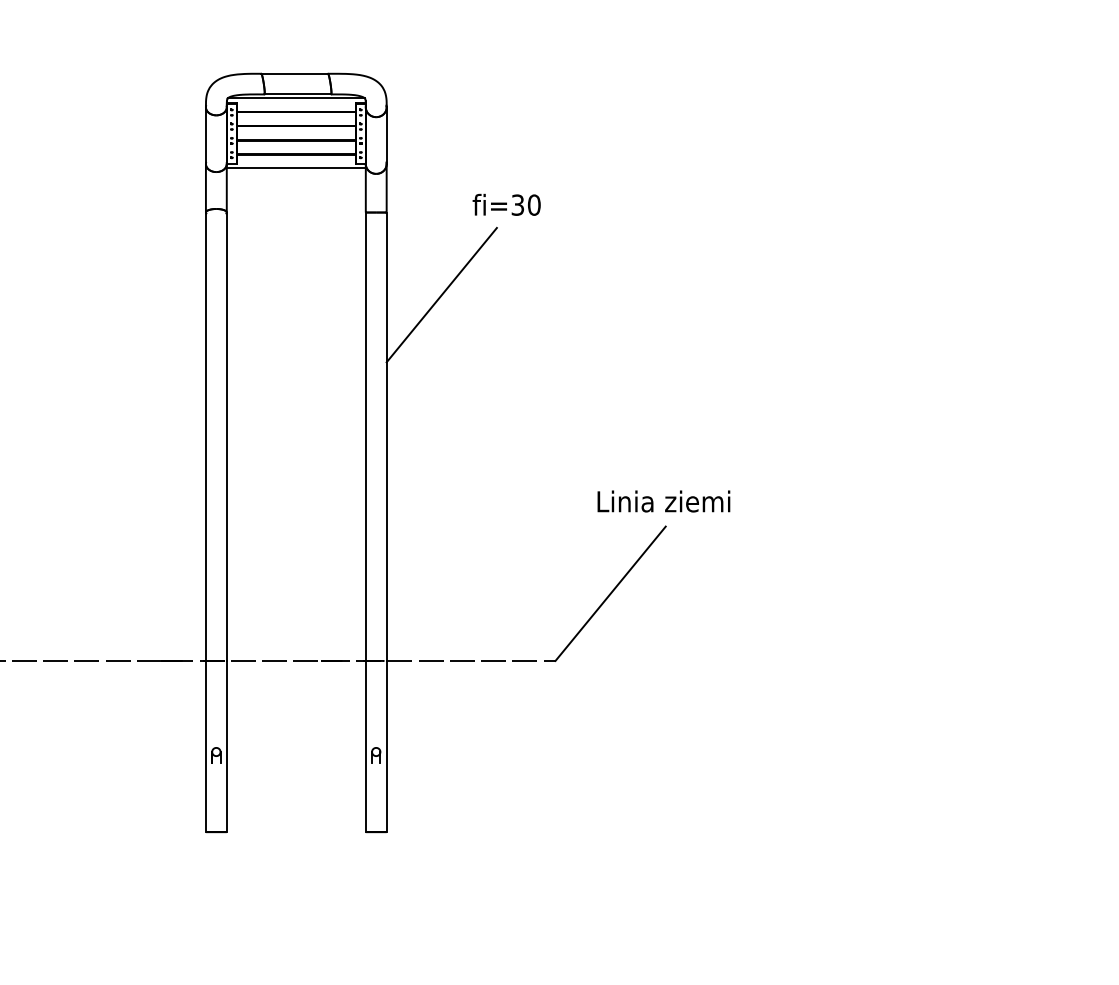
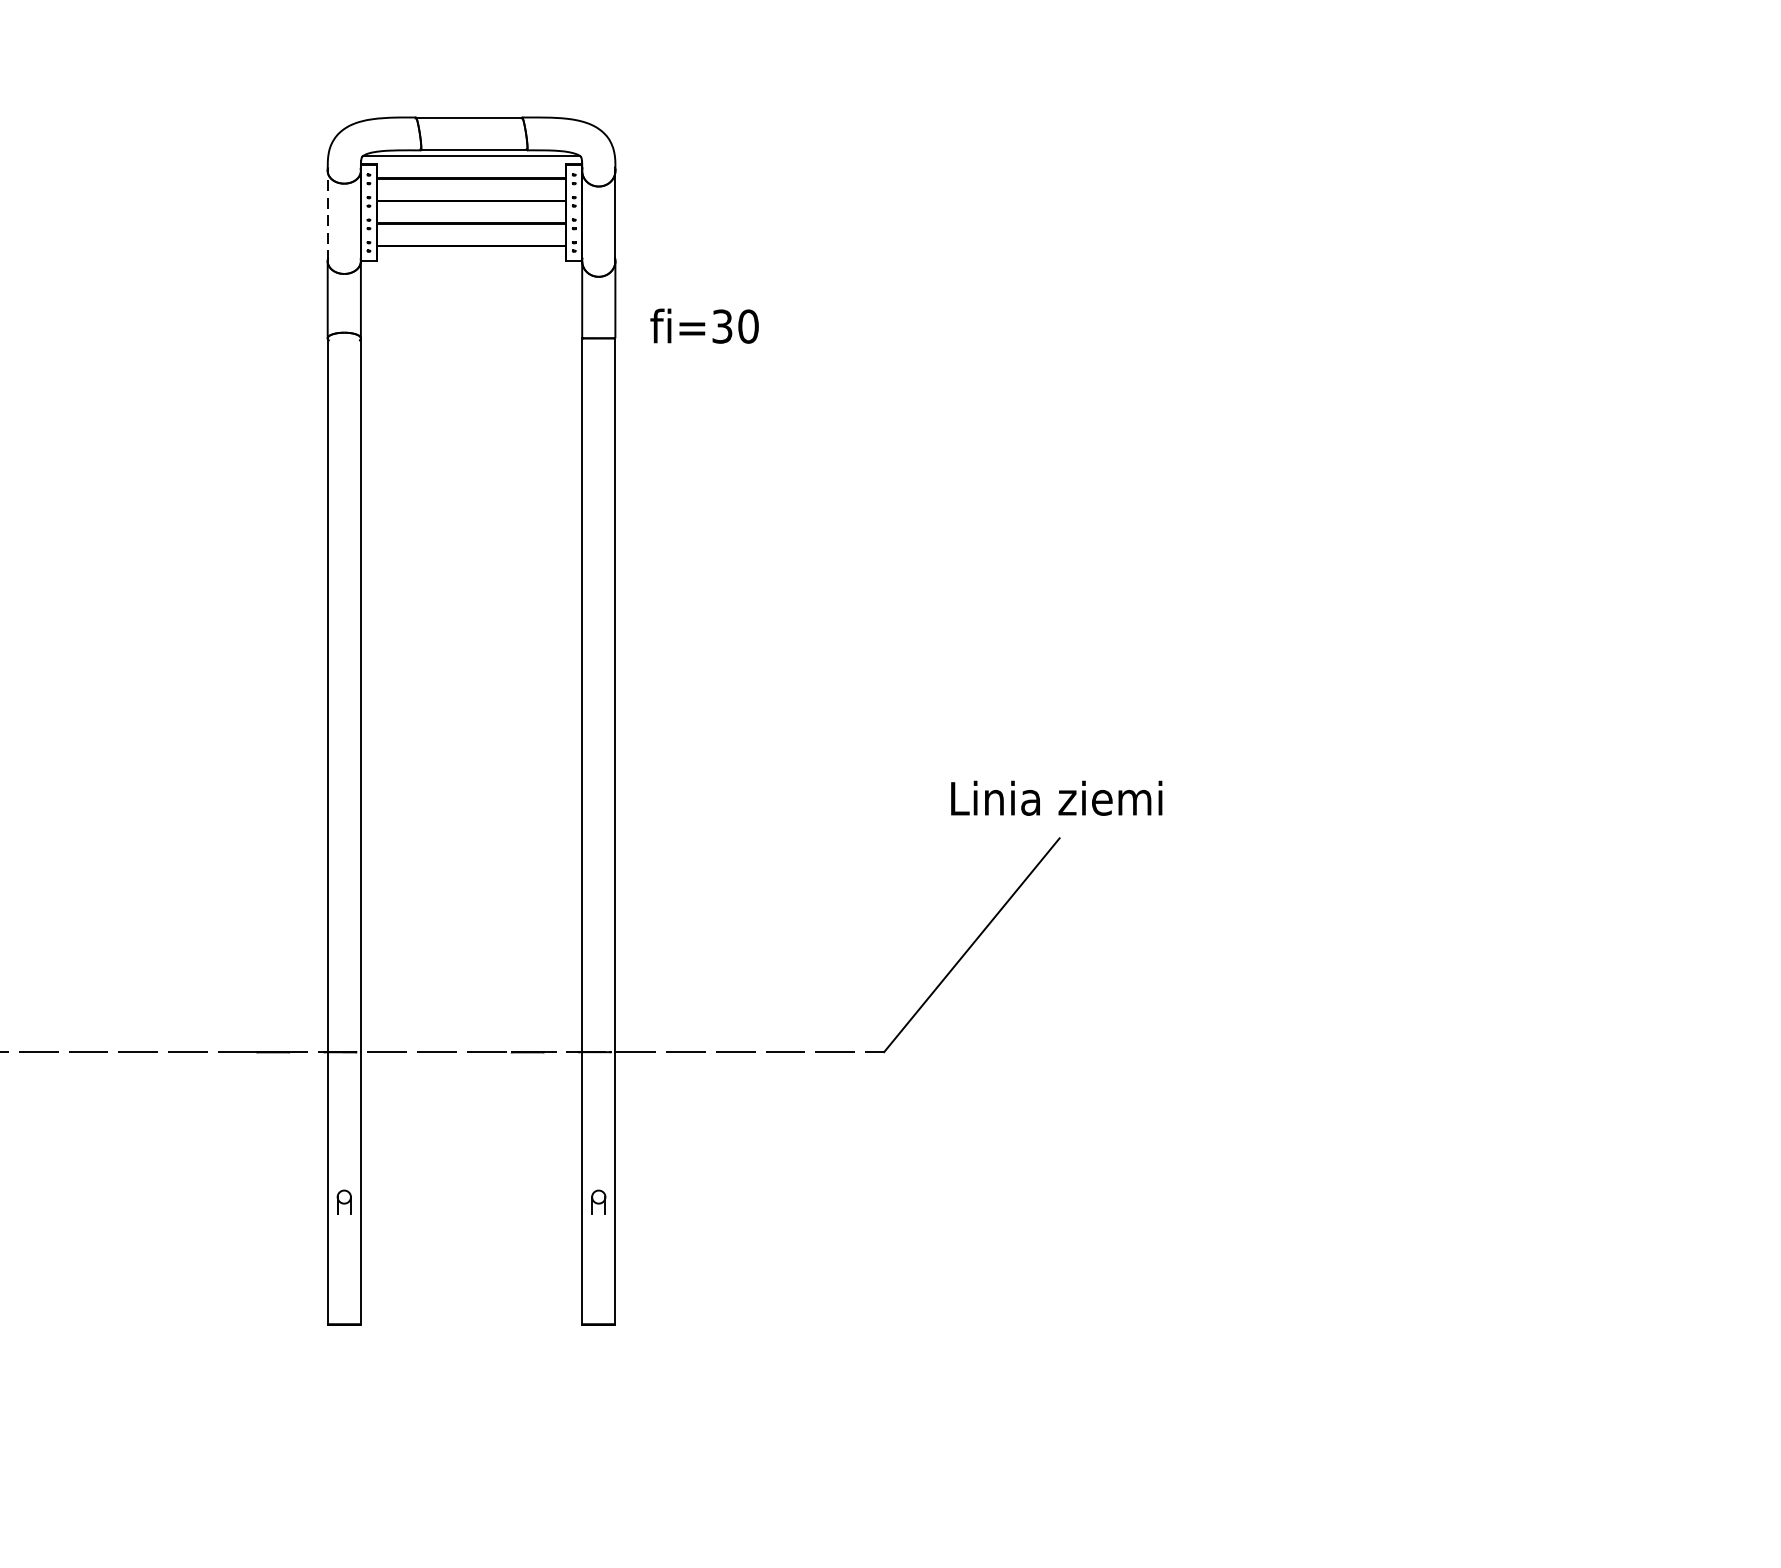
line: (205, 135) -> (327, 215), solid -> dashed
line: (295, 168) -> (470, 268), removed
text: (506, 204) -> (704, 325), moved
line: (441, 294) -> (702, 468), removed

